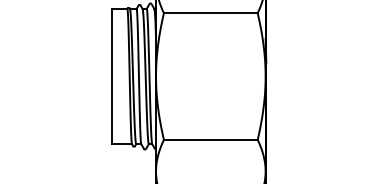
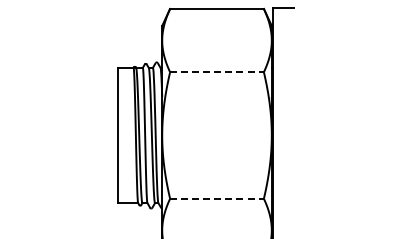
line: (211, 13) -> (217, 72), solid -> dashed
line: (211, 139) -> (217, 198), solid -> dashed

